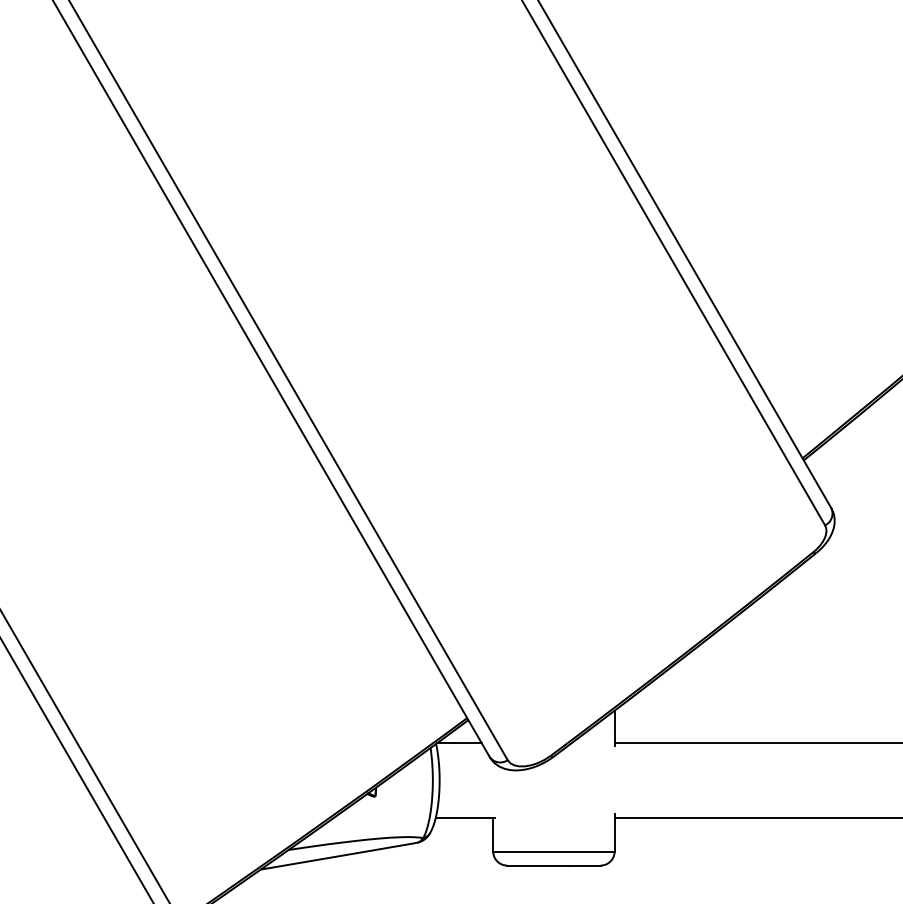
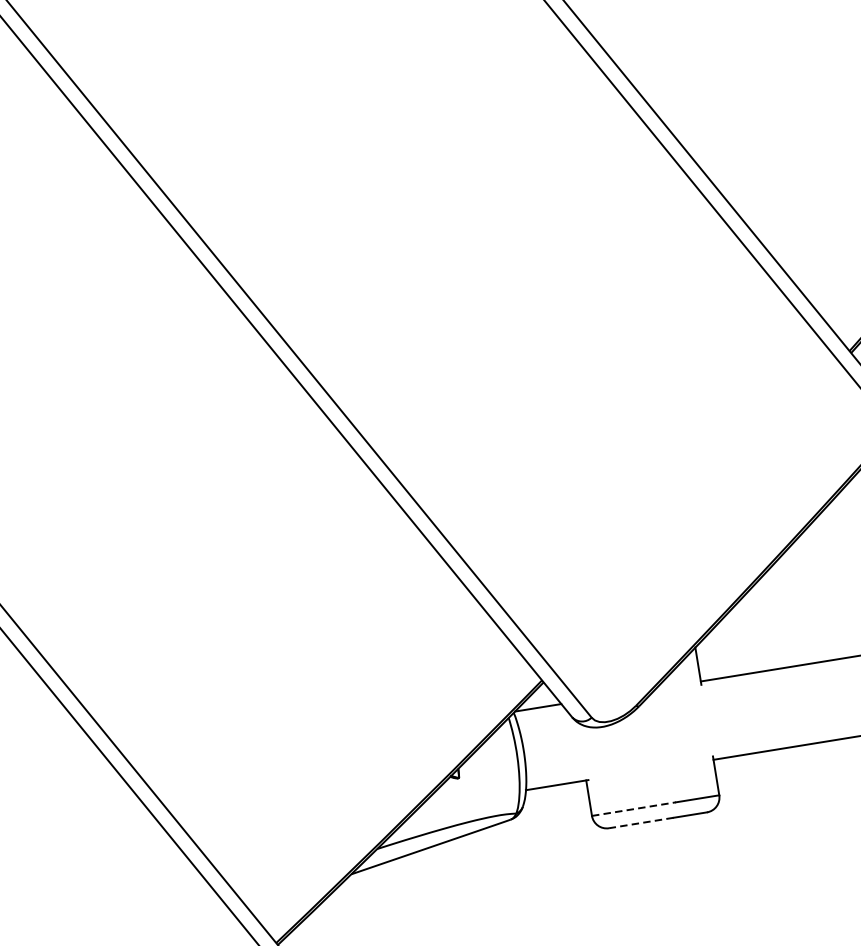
line: (533, 851) -> (634, 809), solid -> dashed
line: (538, 865) -> (641, 822), solid -> dashed

